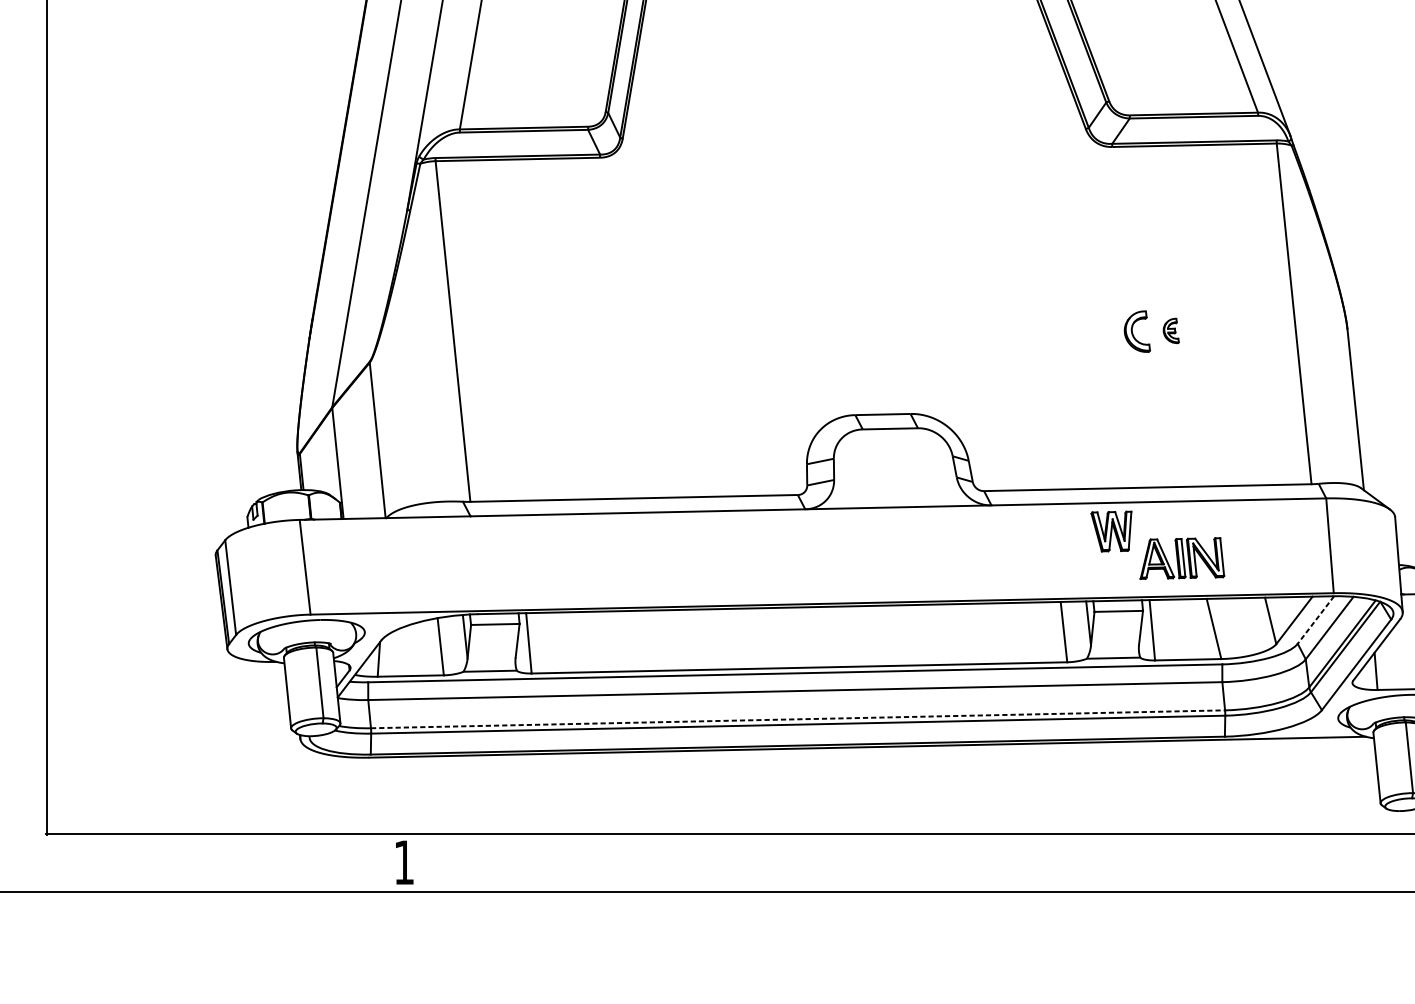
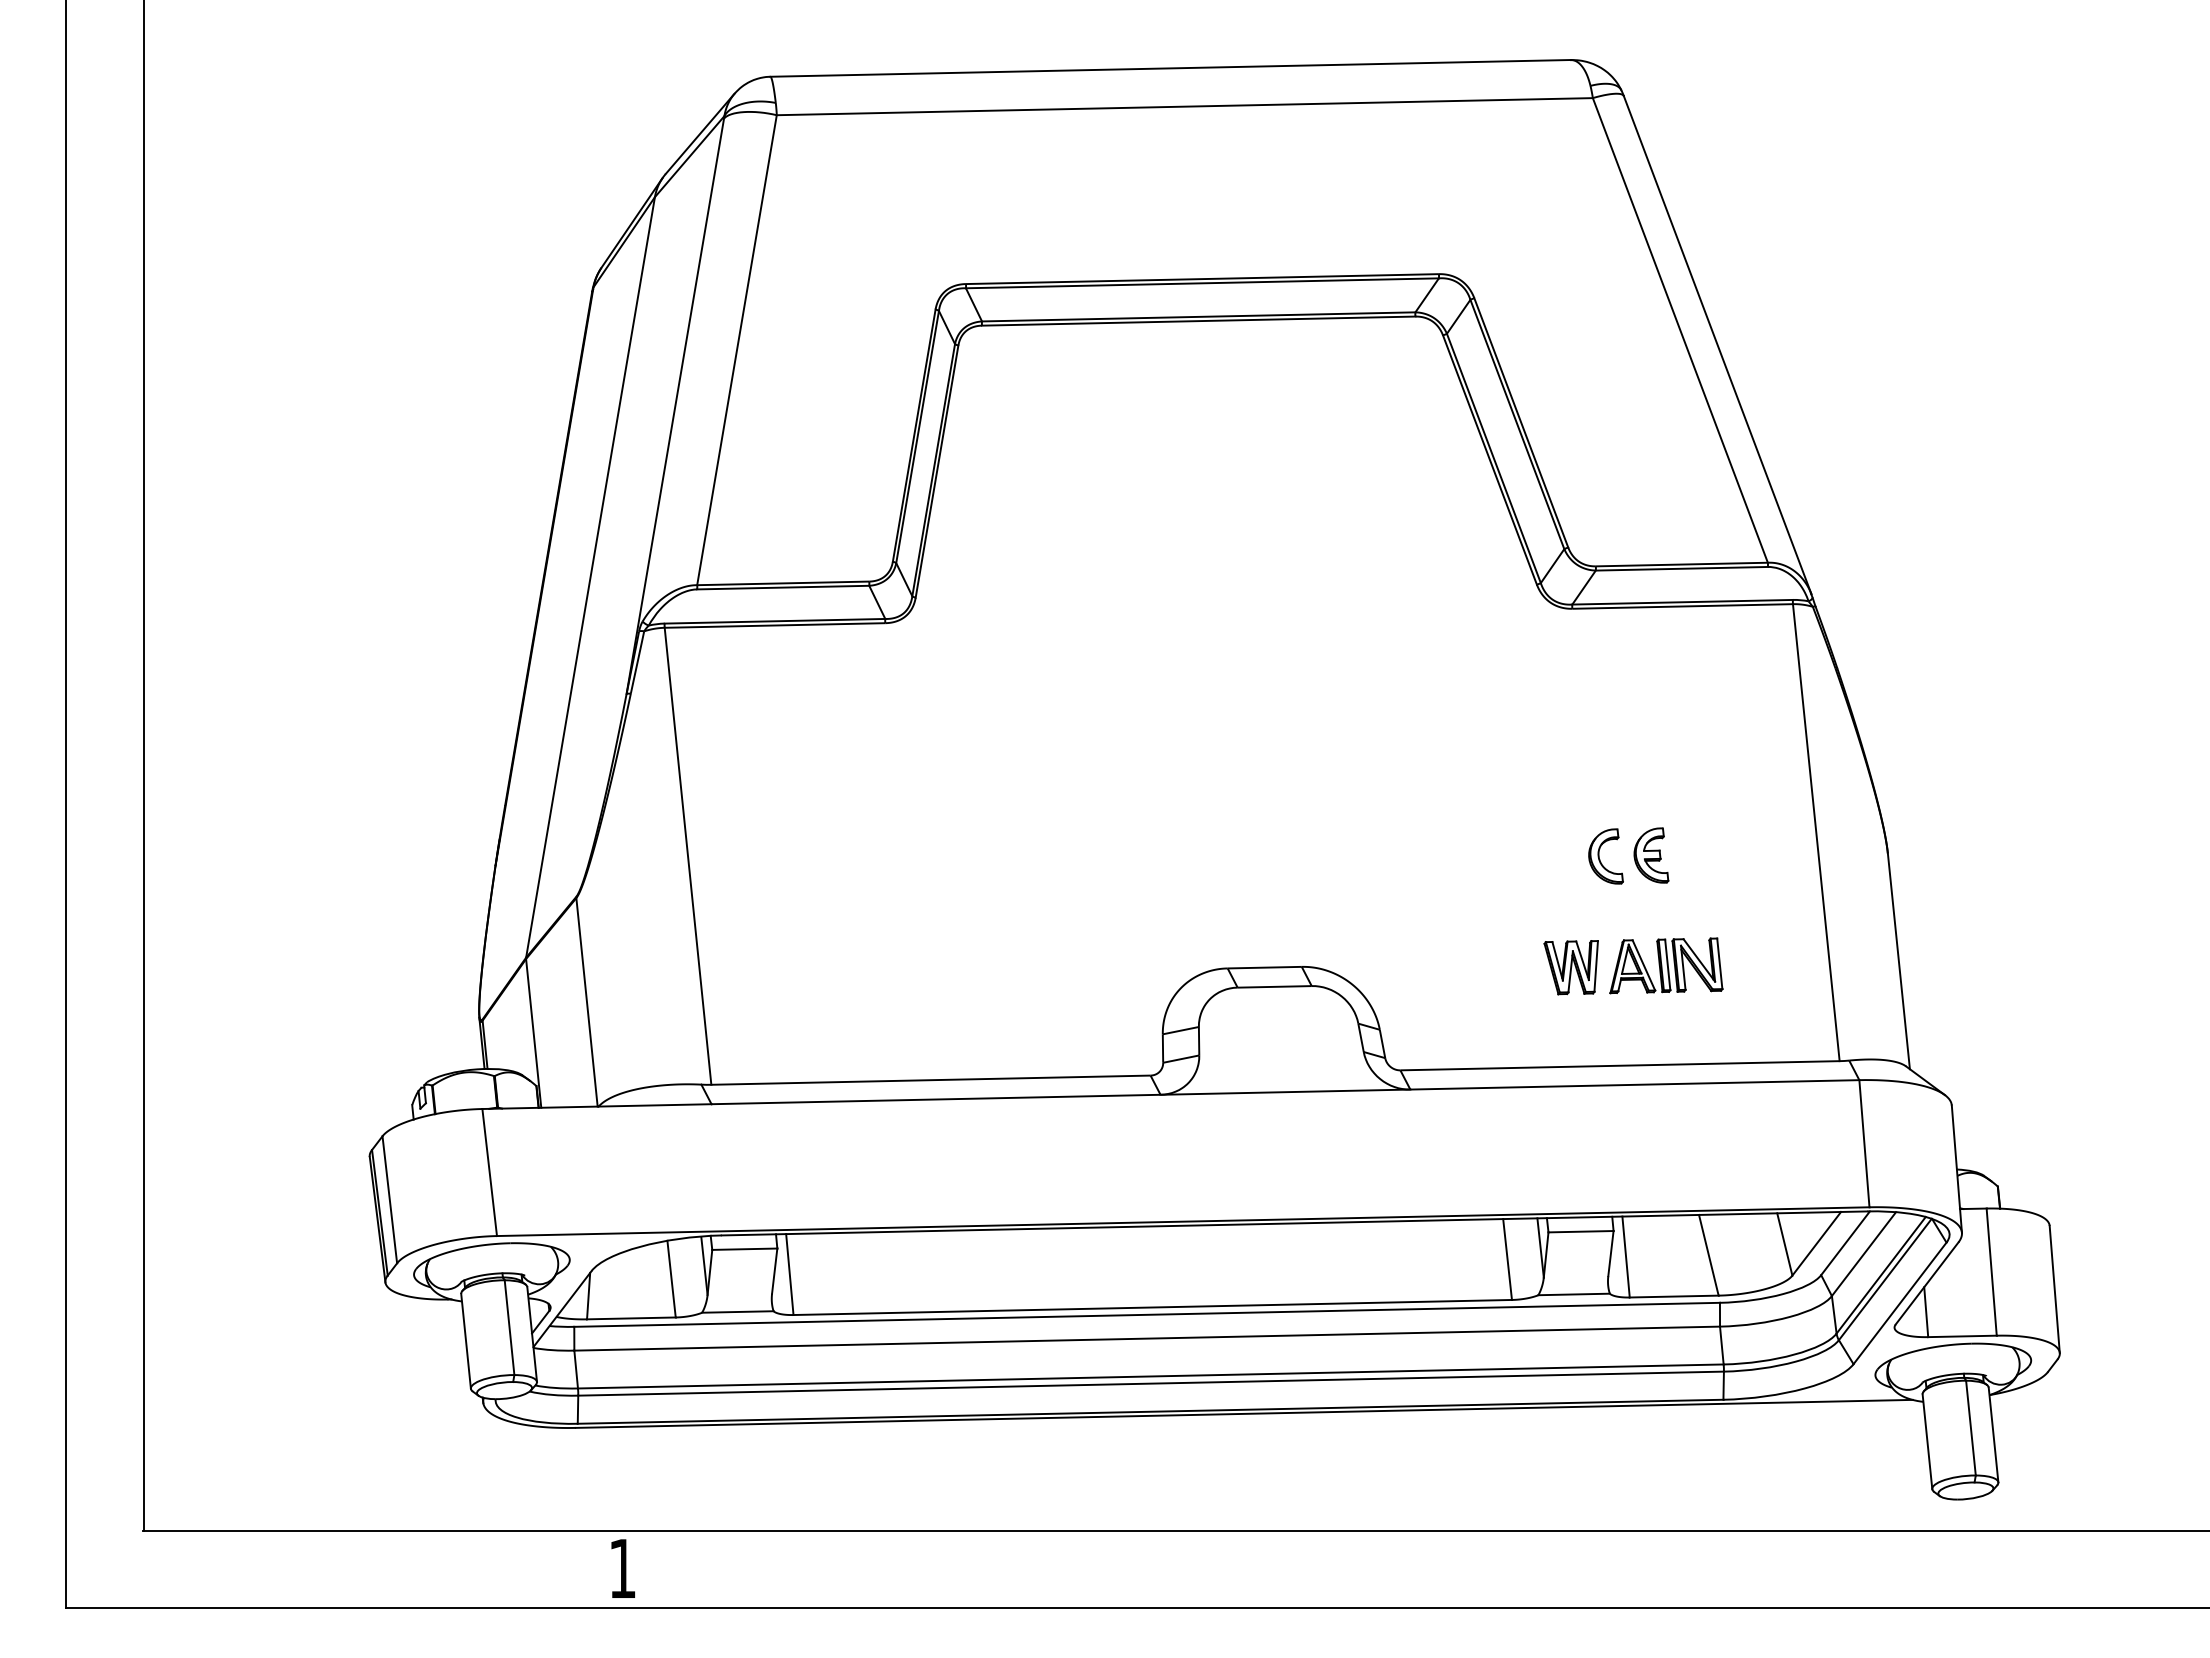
part: (1171, 330) -> (1651, 855), size x1.67
part: (1110, 531) -> (1570, 967), moved
part: (1182, 558) -> (1666, 965), moved
line: (1315, 620) -> (1845, 1243), dashed -> solid
line: (797, 719) -> (1150, 1376), dashed -> solid

